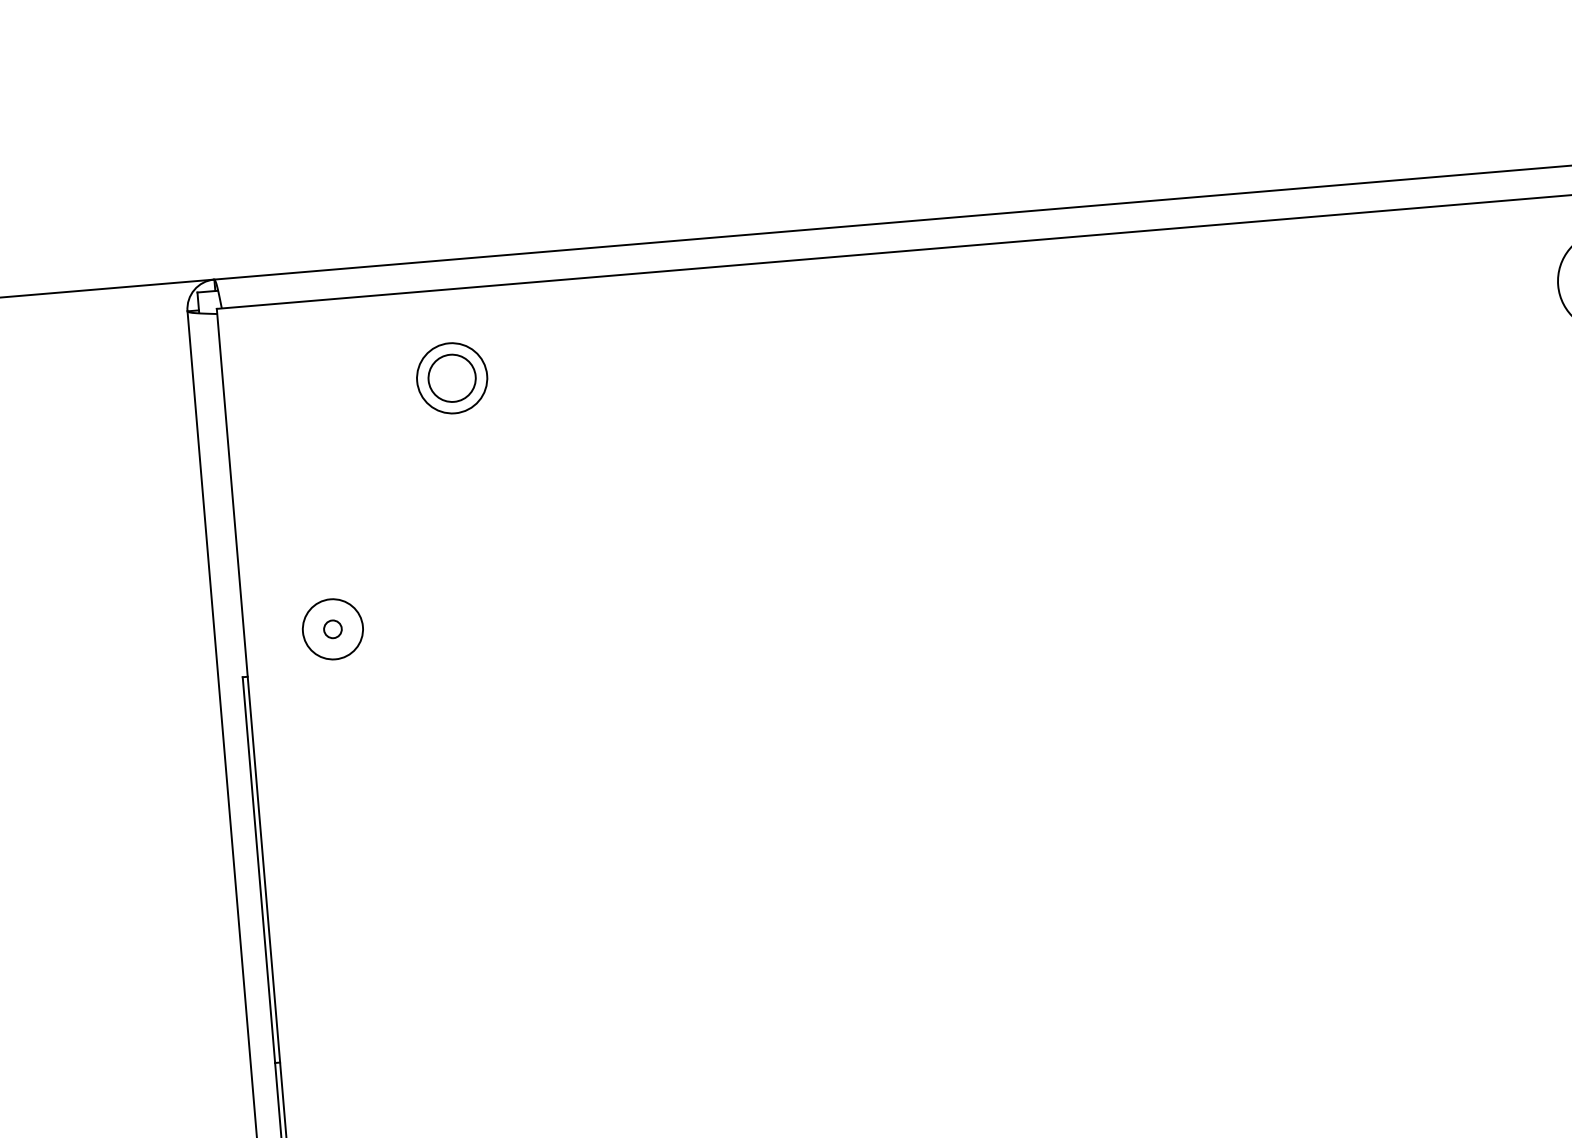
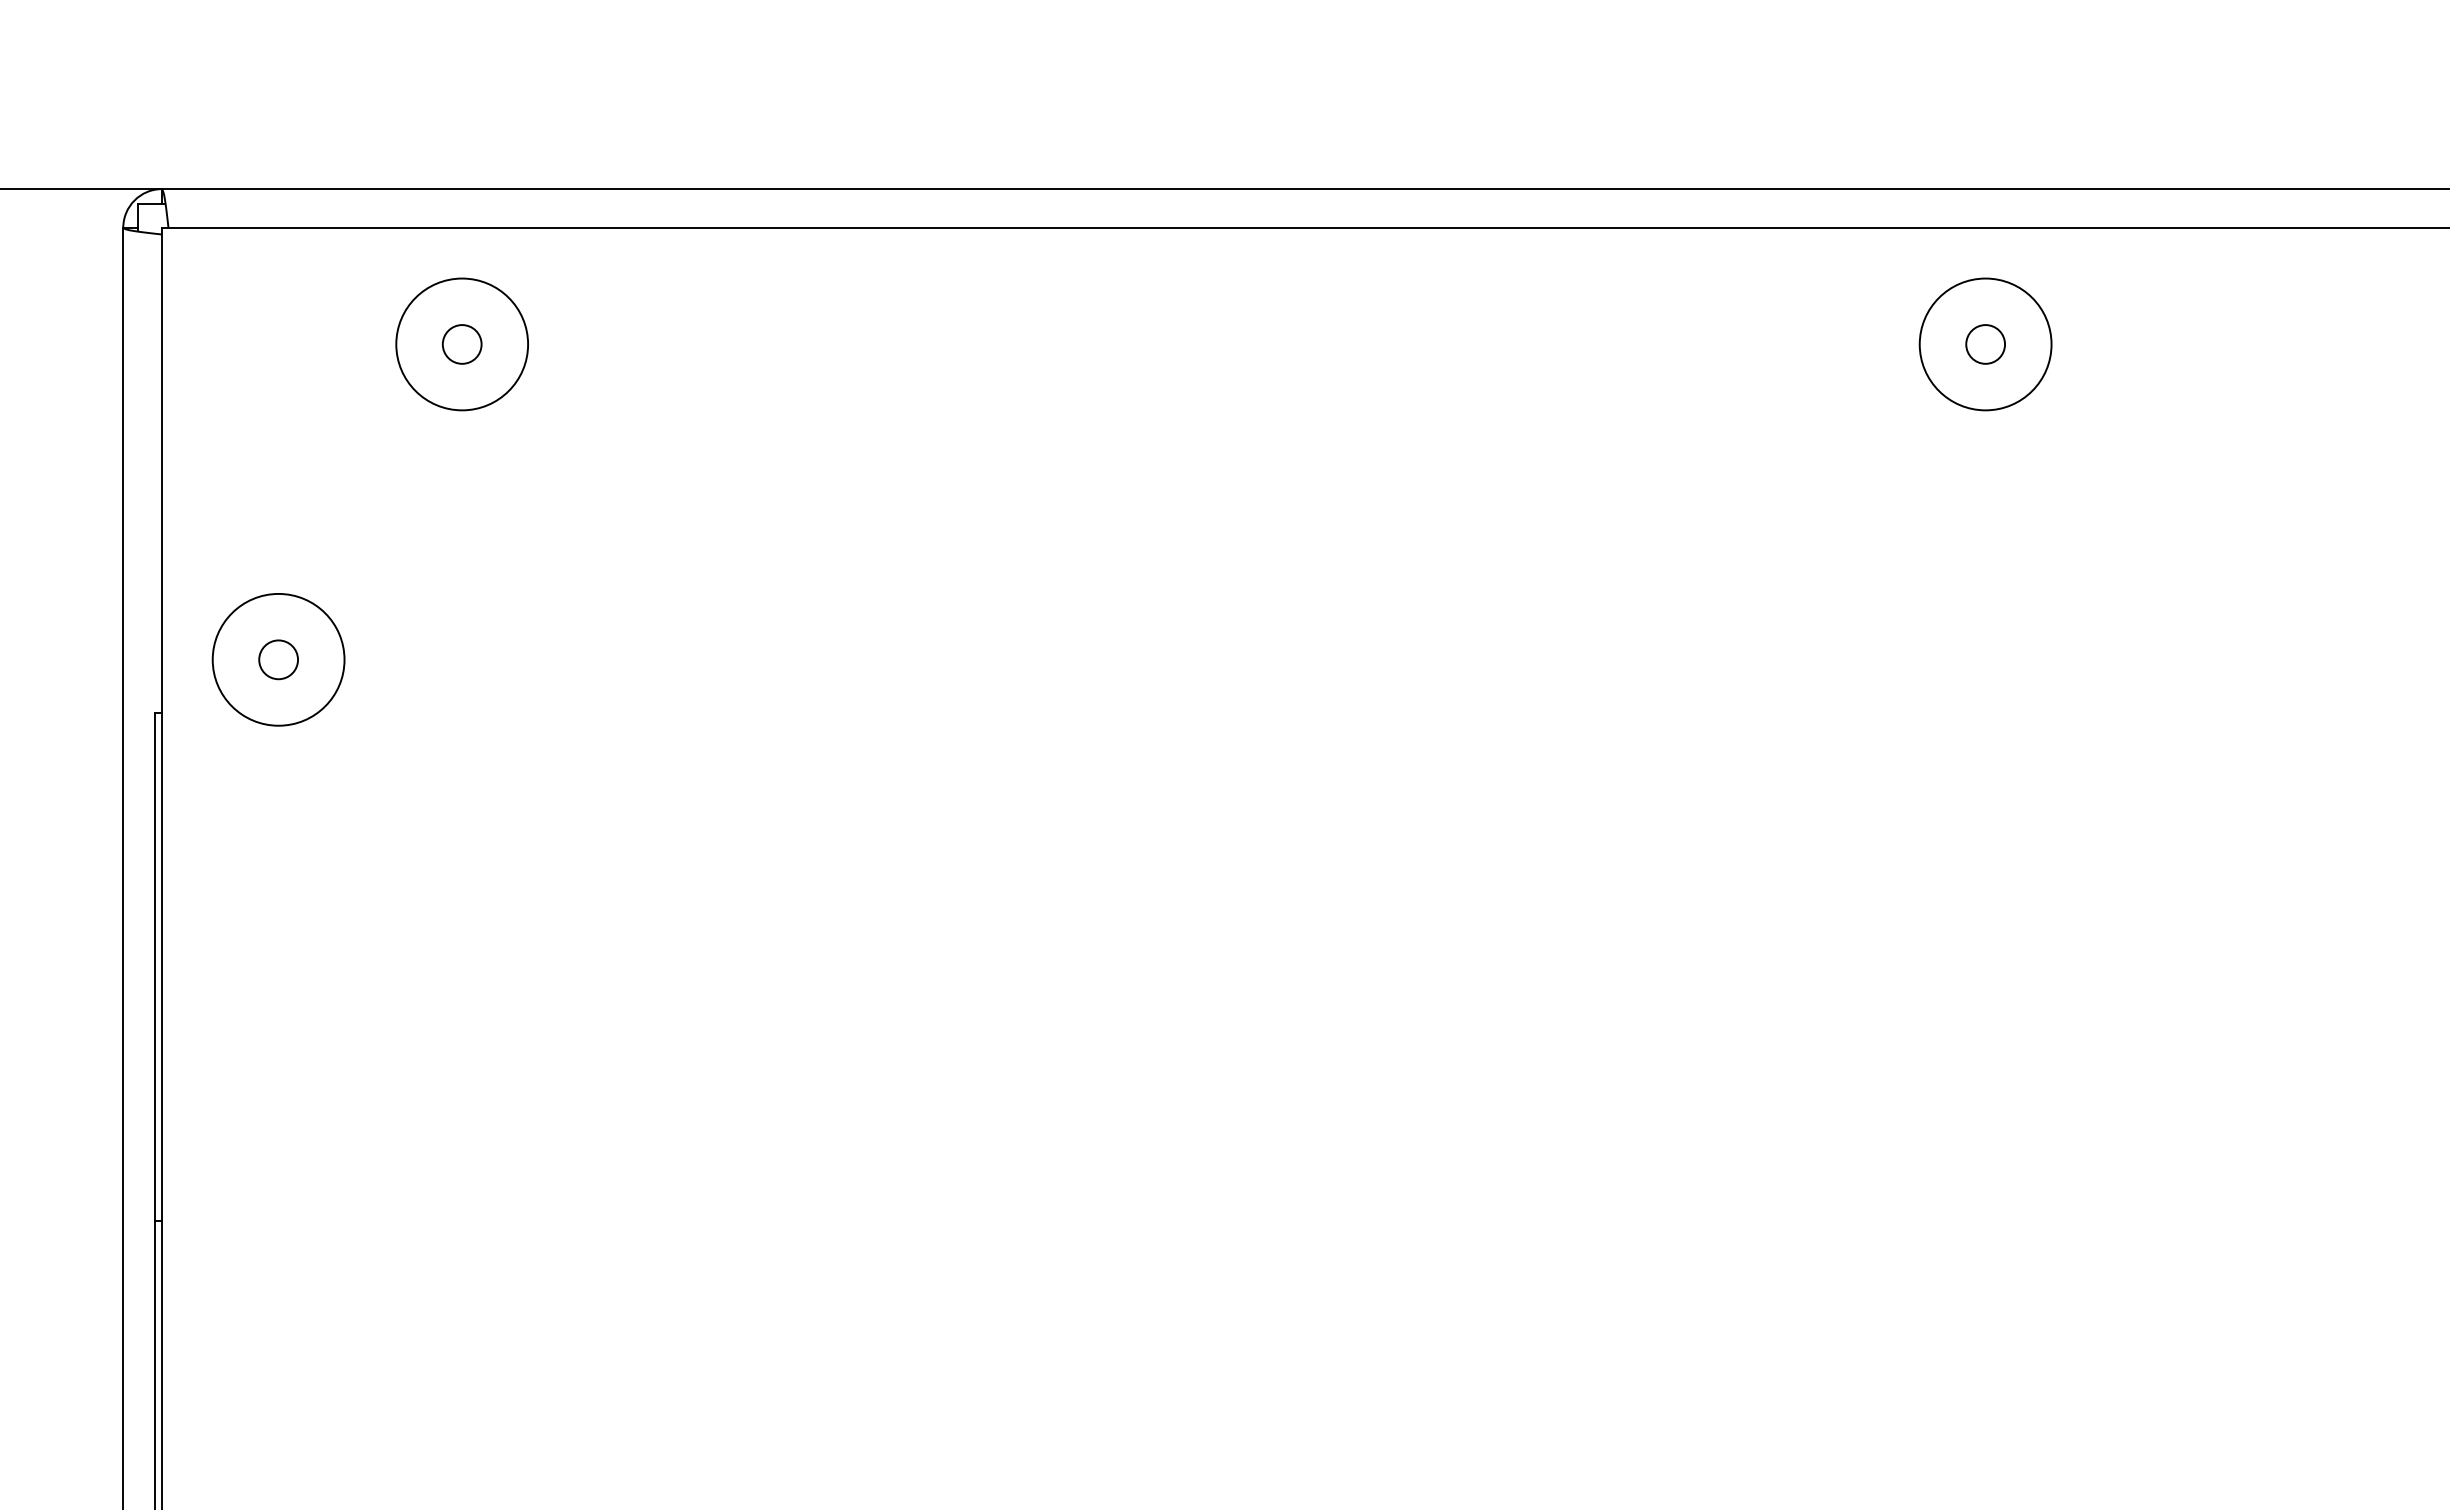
circle: (451, 378) -> (461, 344), size x0.62
circle: (452, 378) -> (462, 344), size x1.43
circle: (332, 629) -> (278, 659), size x1.67
circle: (332, 629) -> (278, 659), size x1.67

